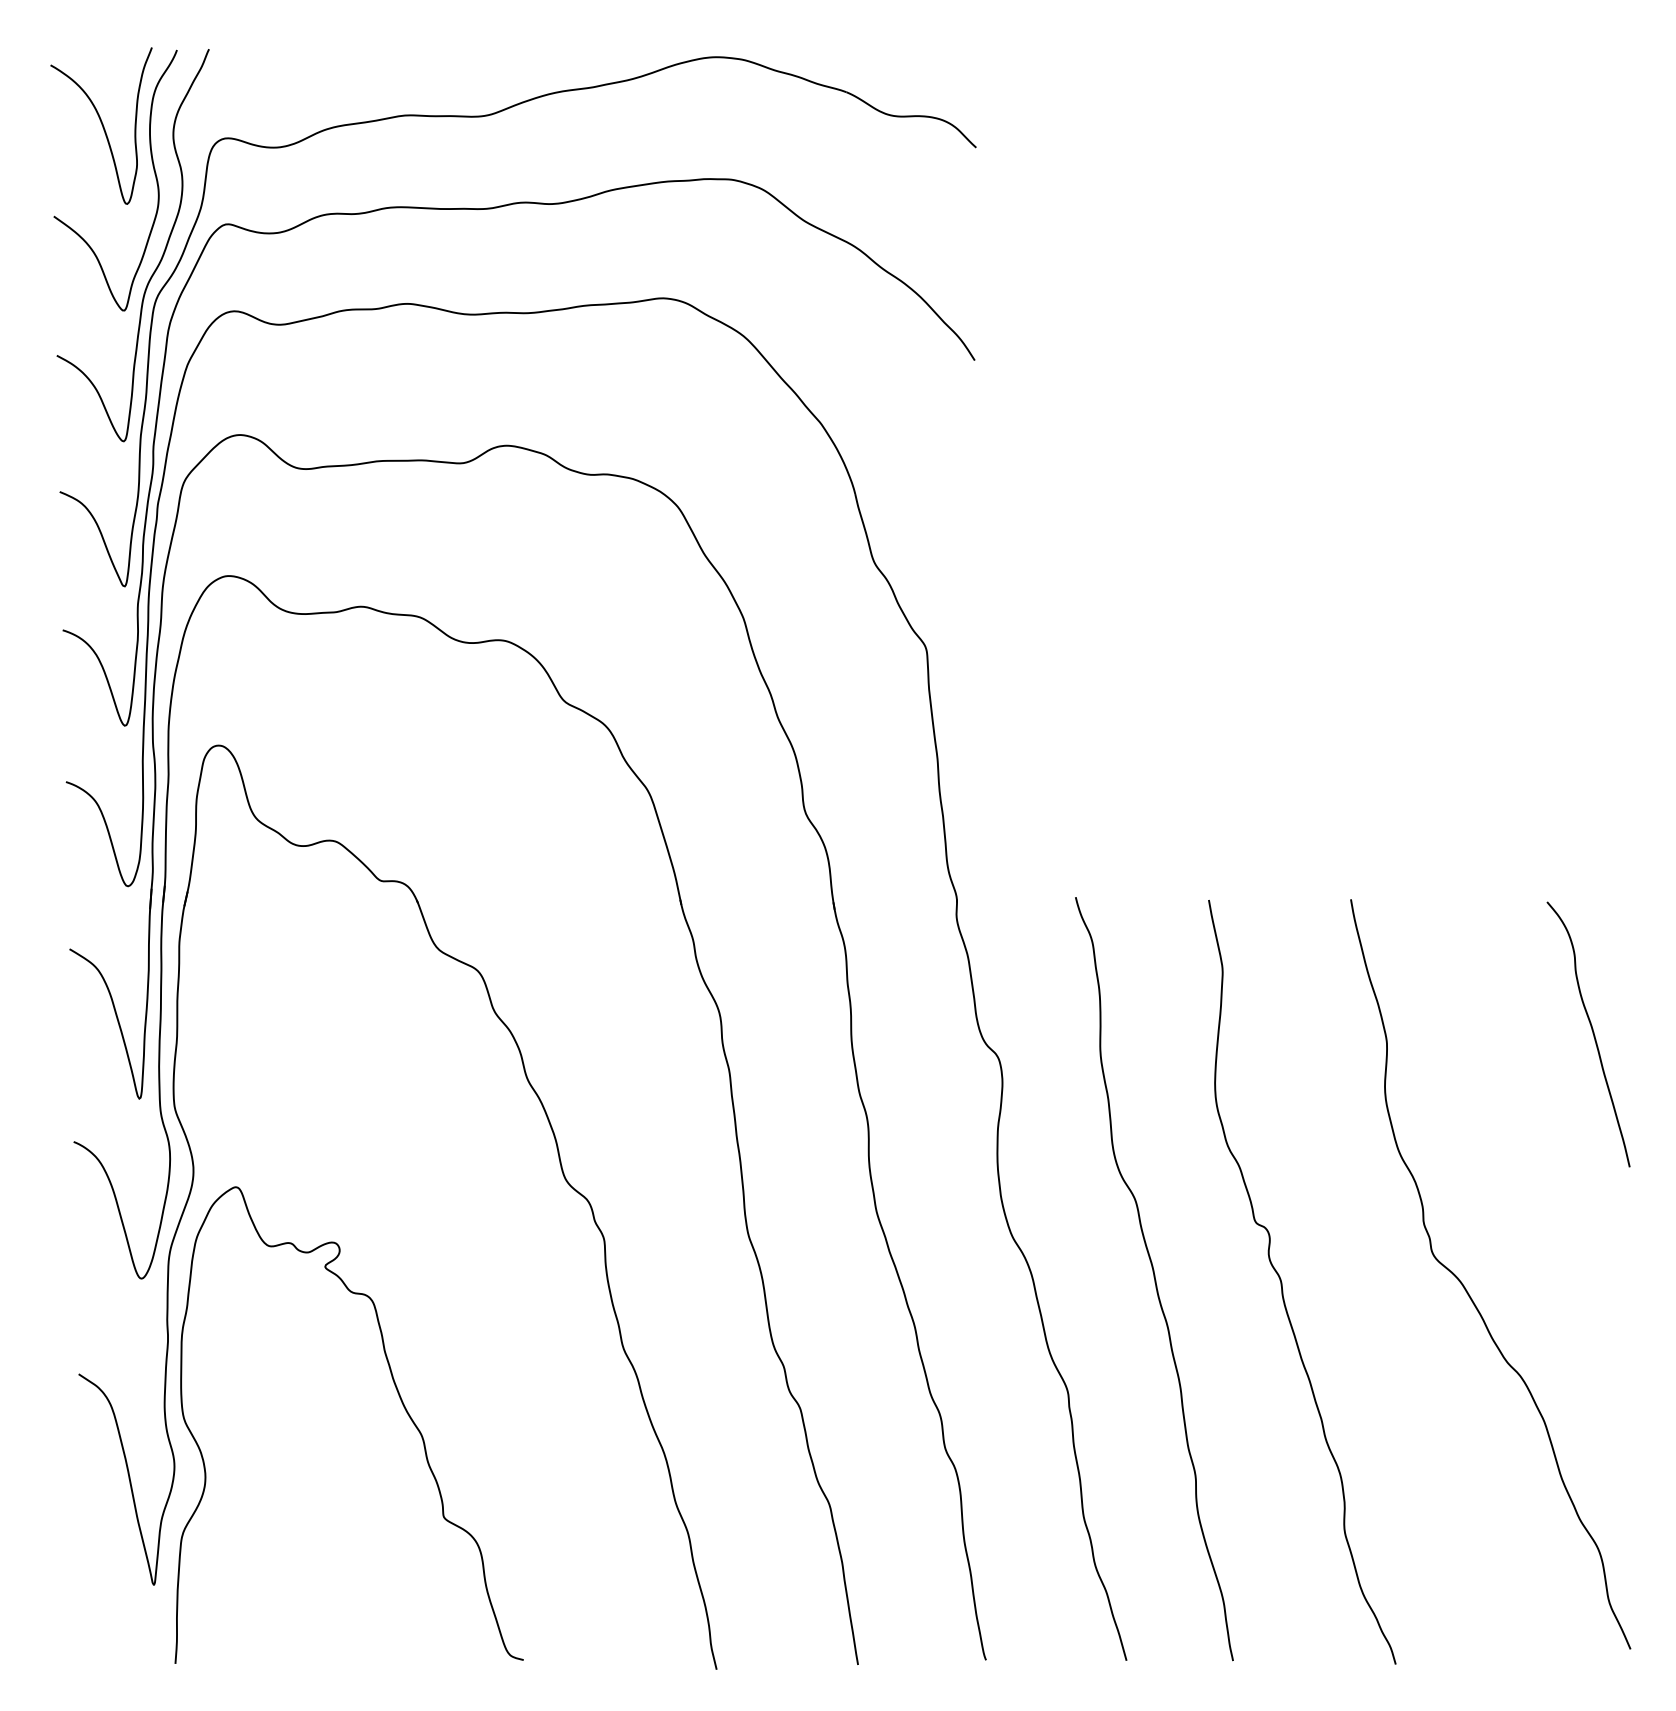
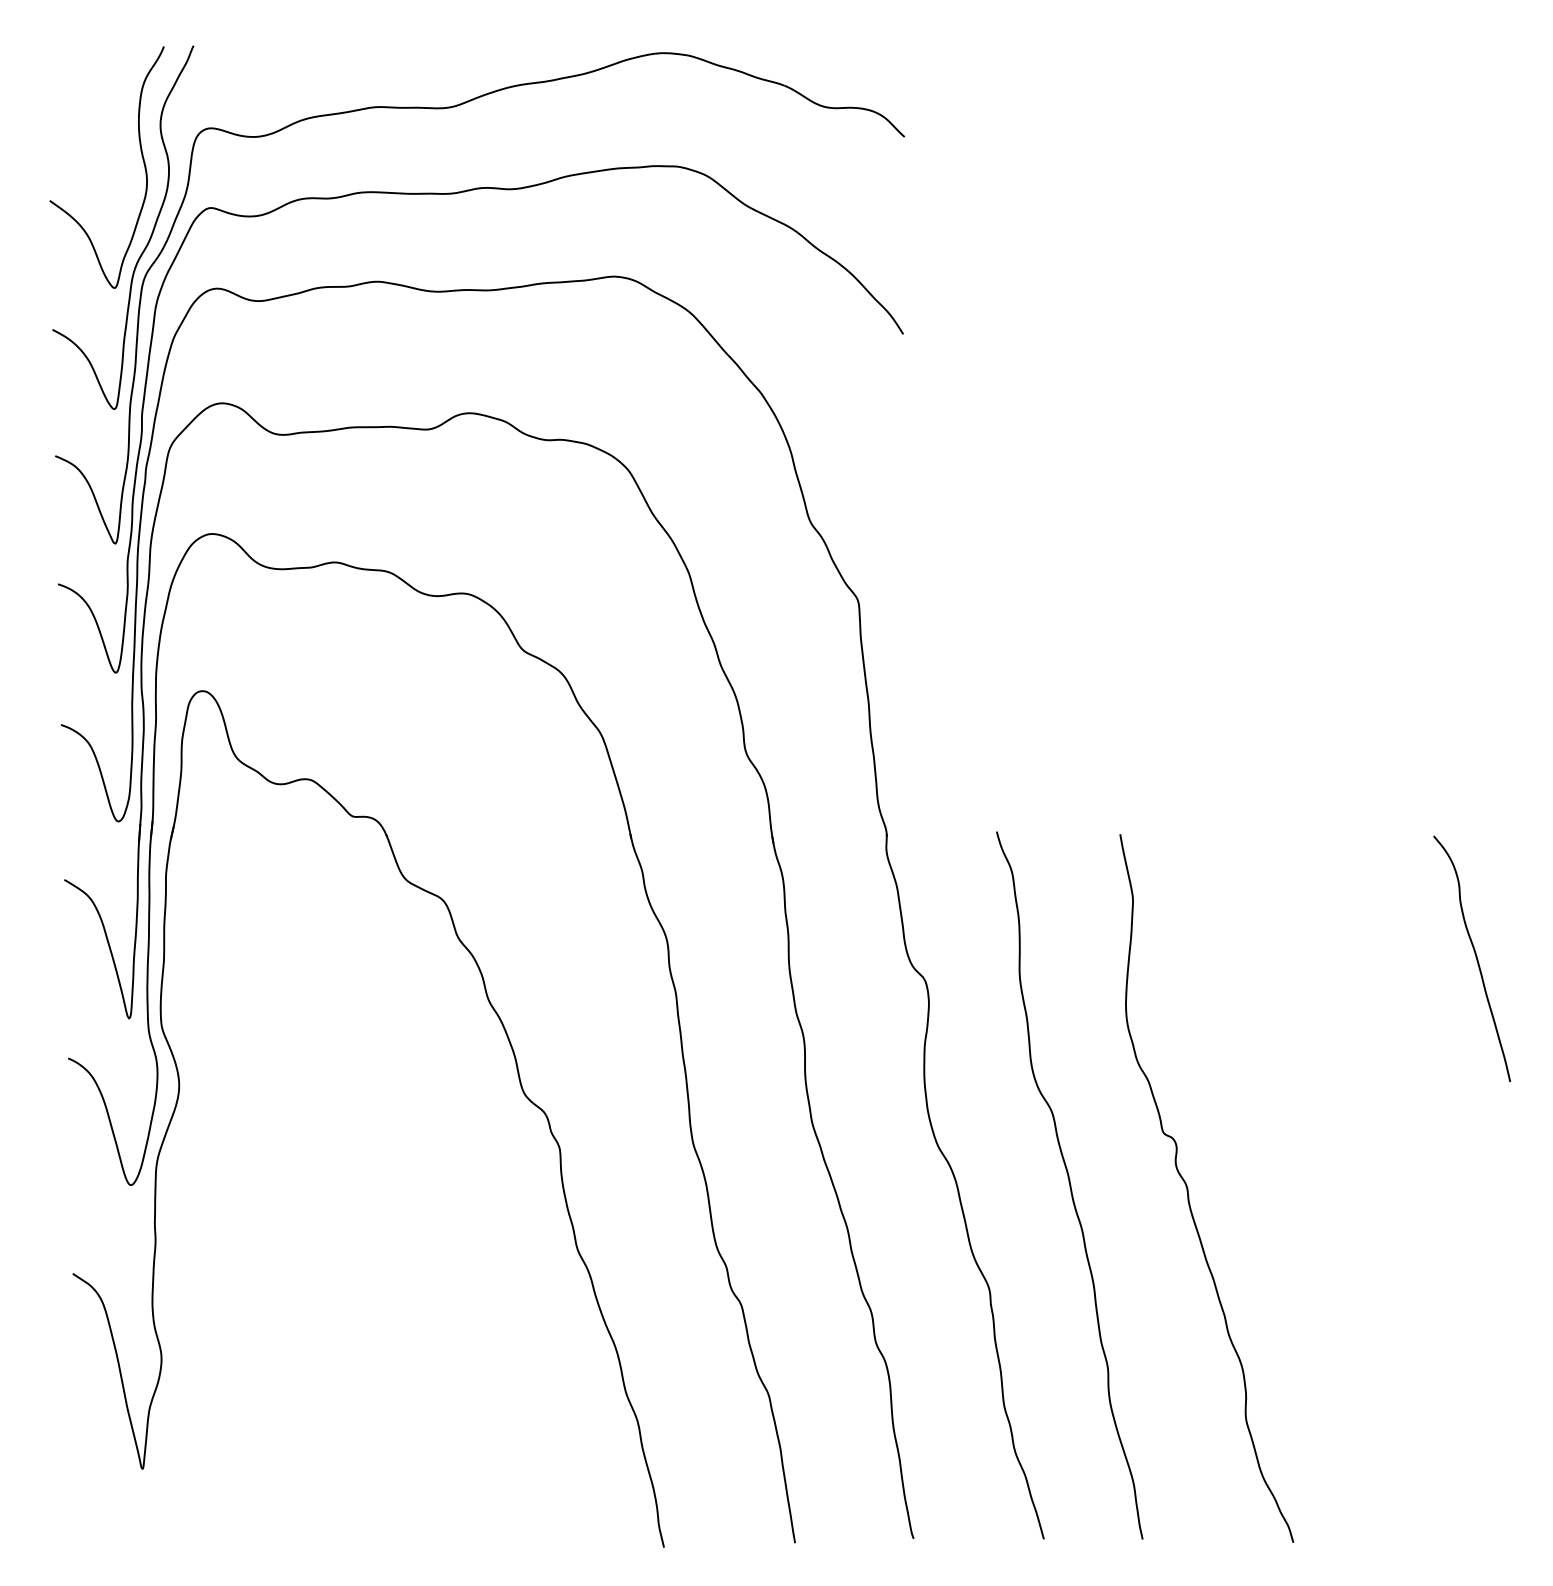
curve: (102, 126) -> (94, 117), removed
curve: (1465, 1287) -> (1358, 1193), removed
curve: (399, 1399) -> (370, 1297), removed

